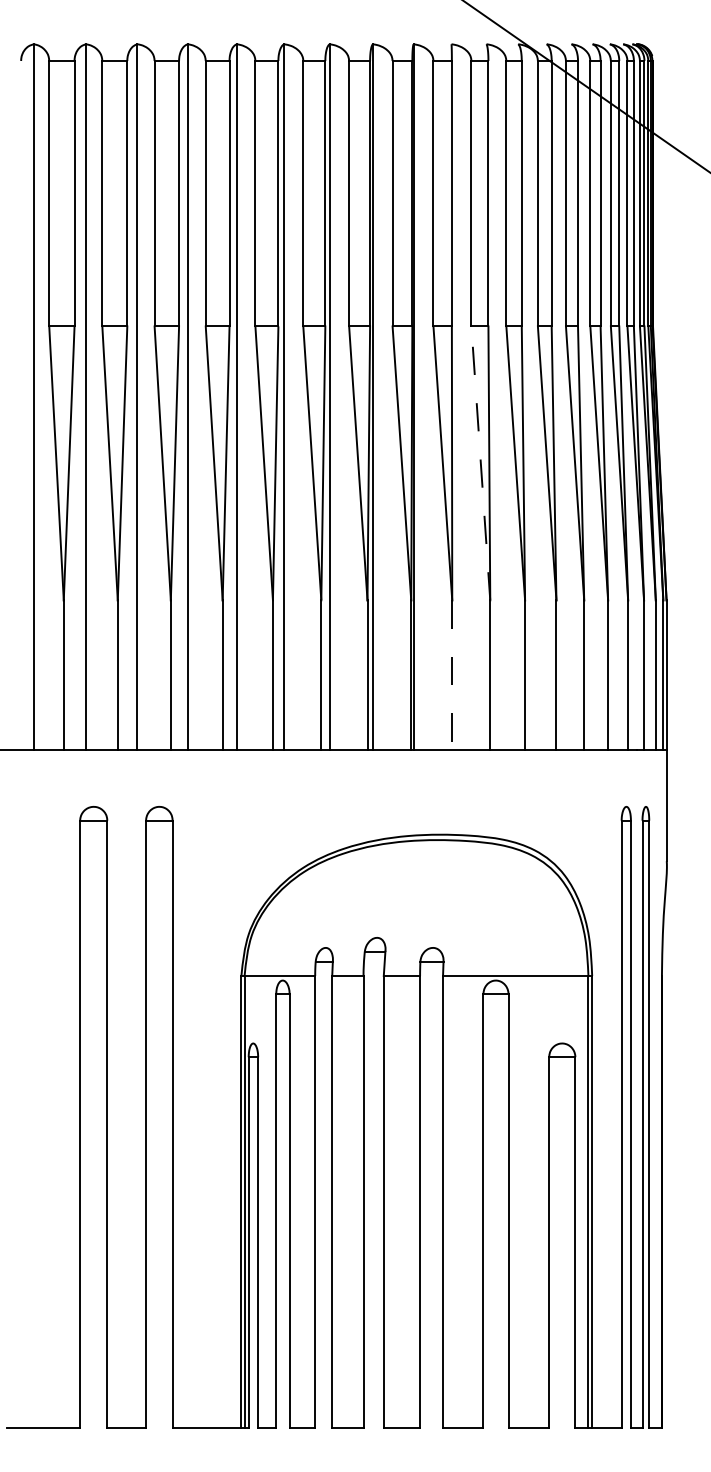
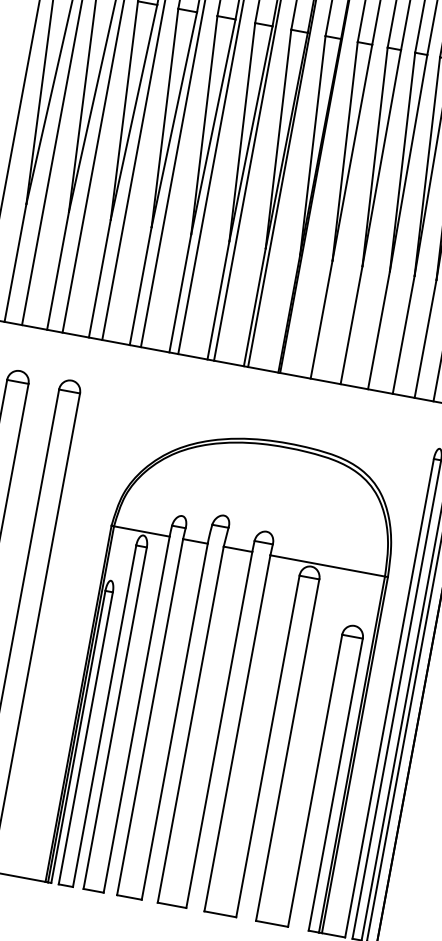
line: (480, 462) -> (374, 156), dashed -> solid
line: (452, 675) -> (321, 319), dashed -> solid

